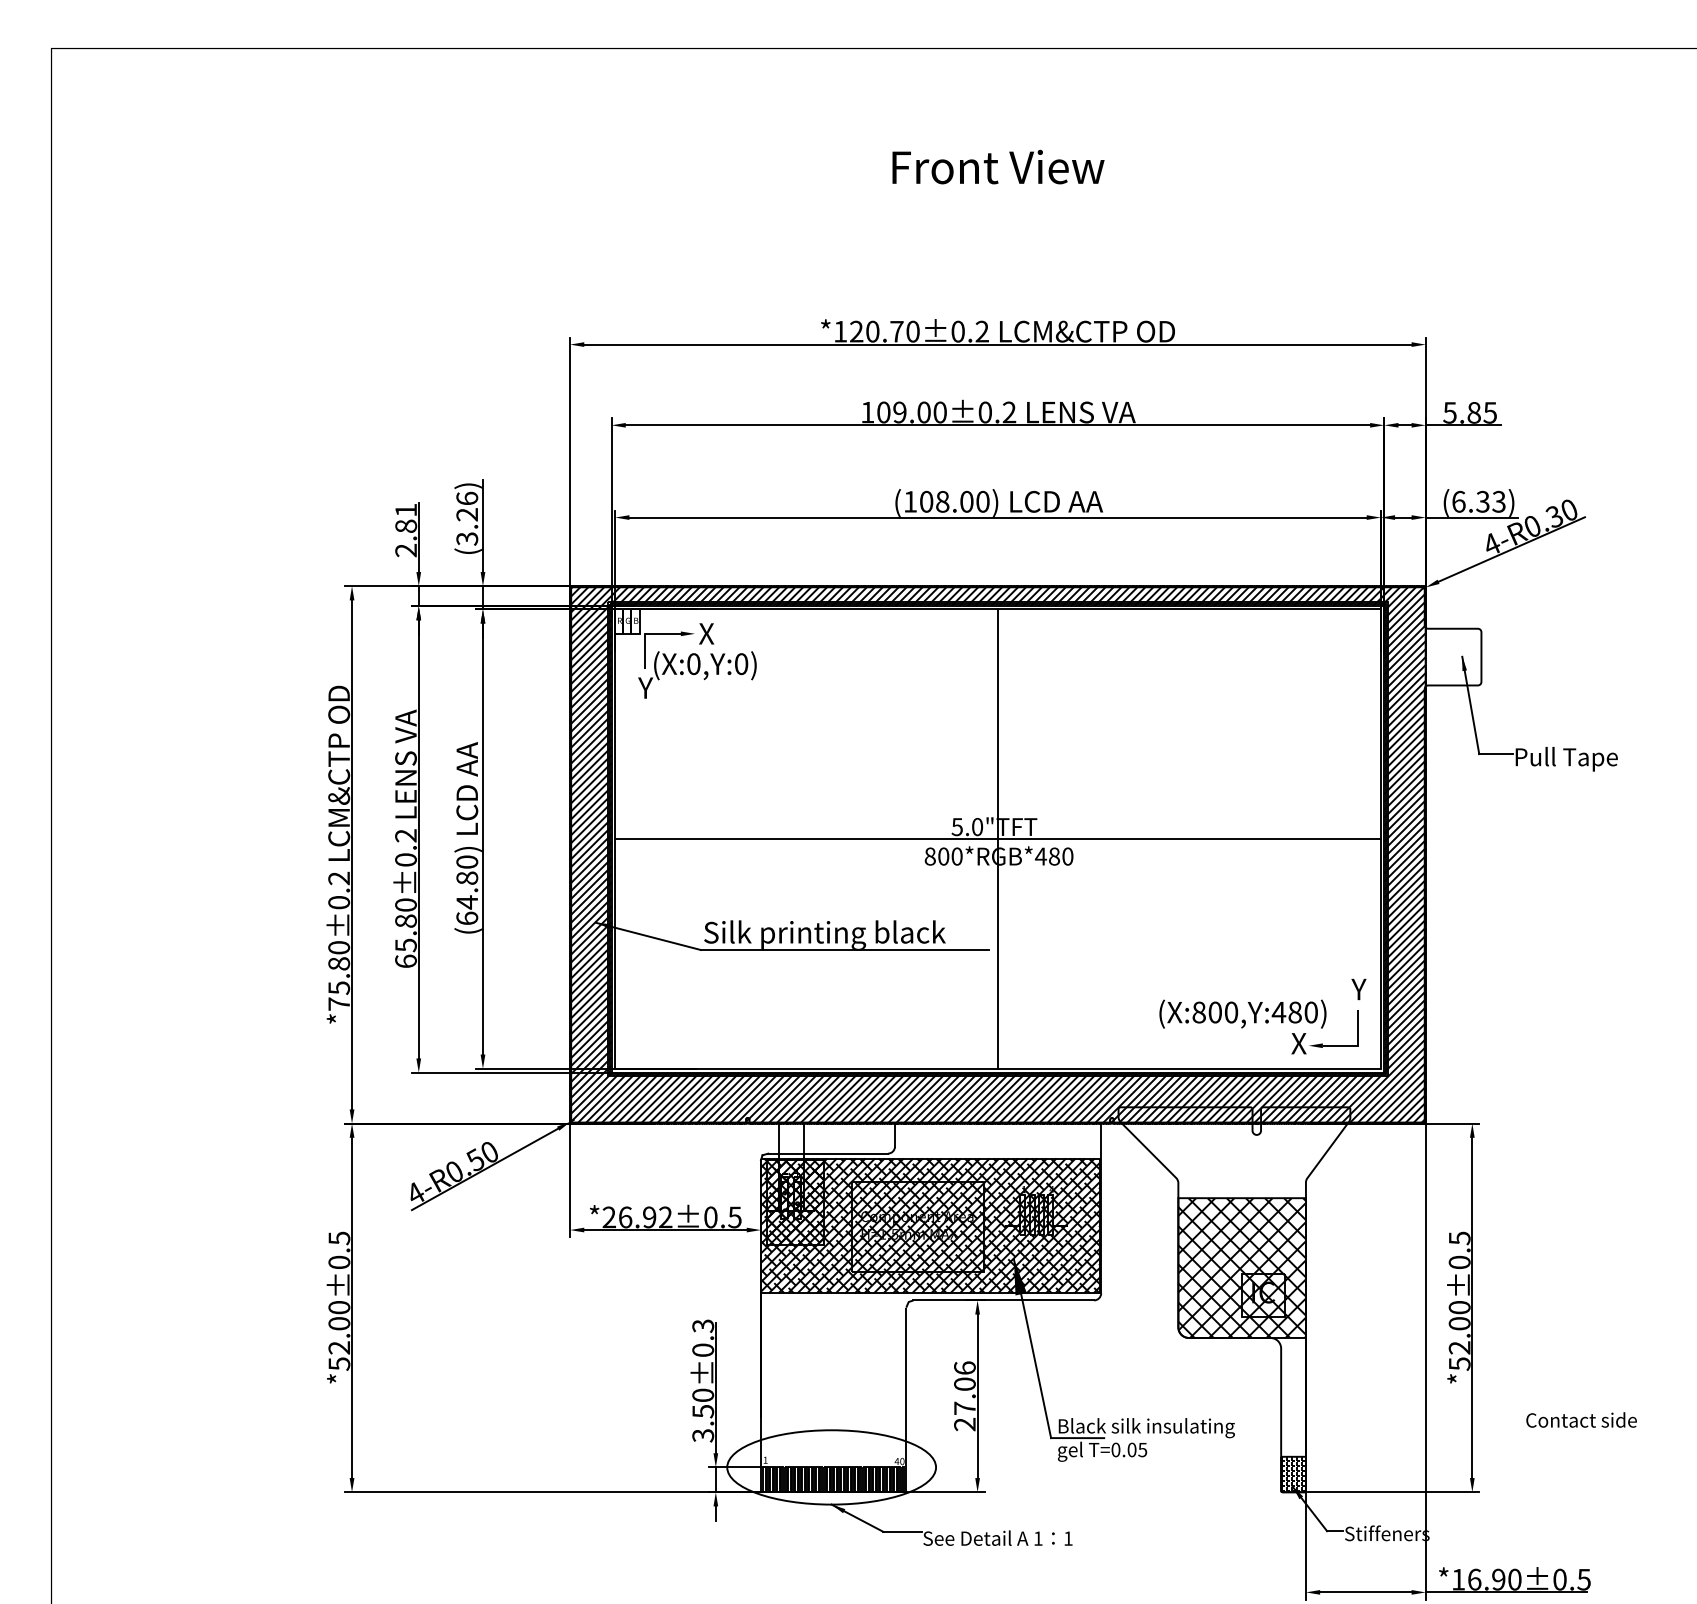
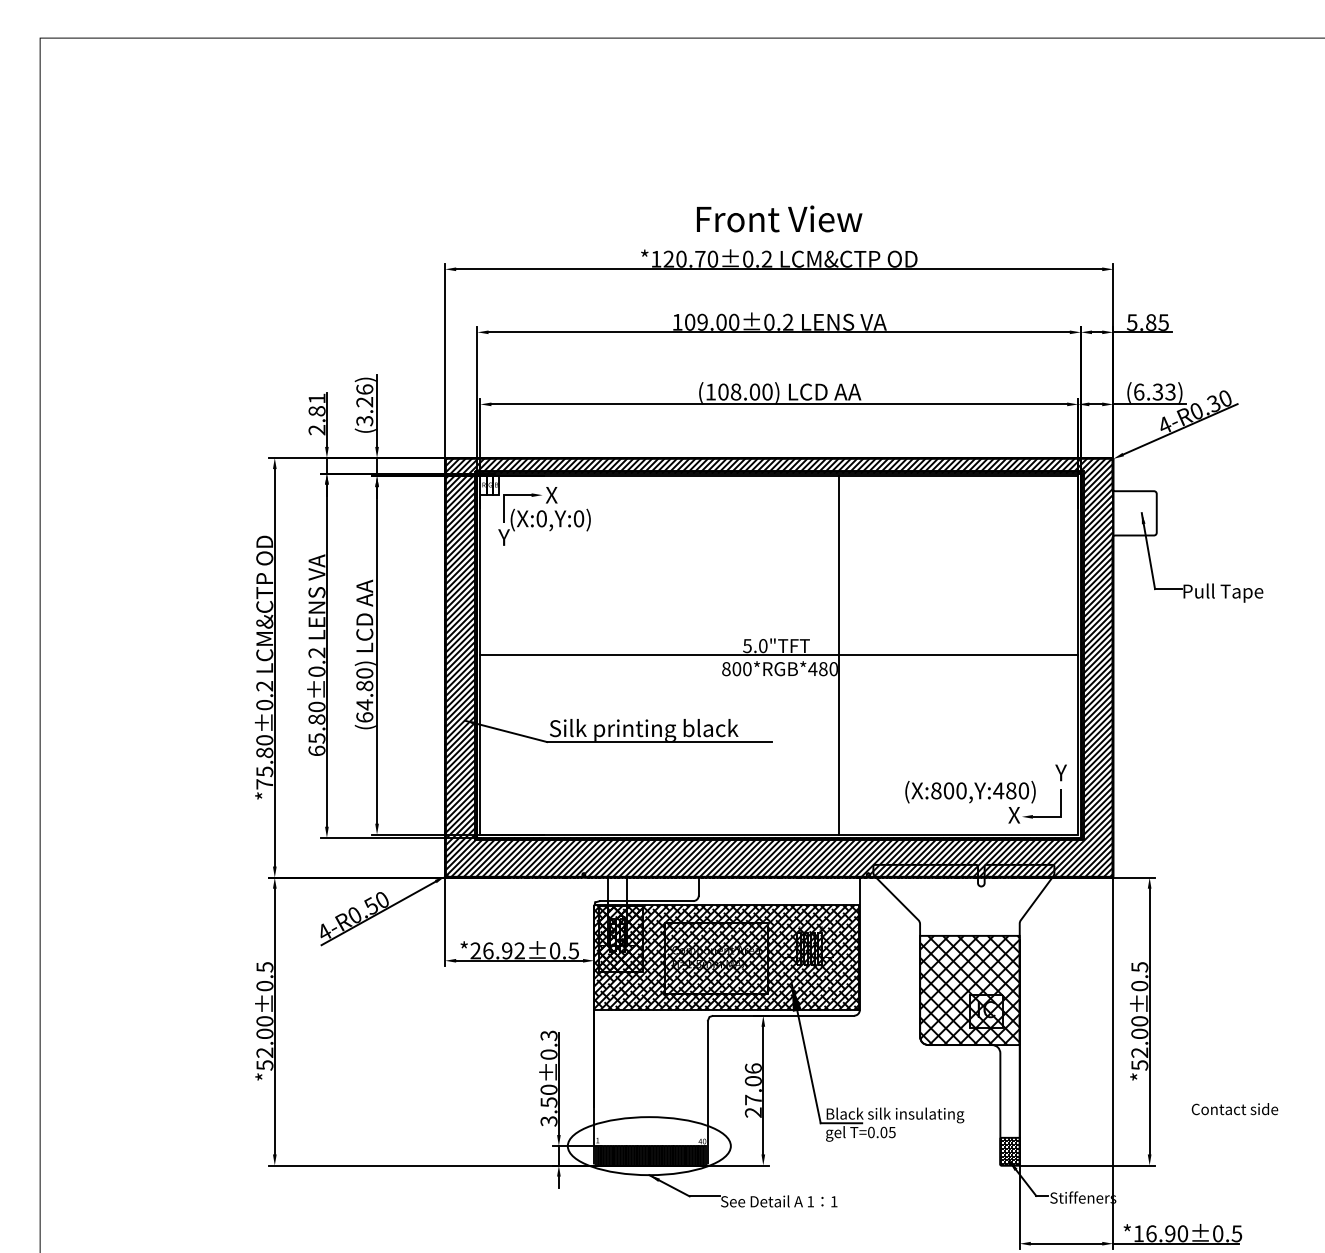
text: (998, 166) -> (779, 218), moved
line: (998, 838) -> (839, 655), moved

